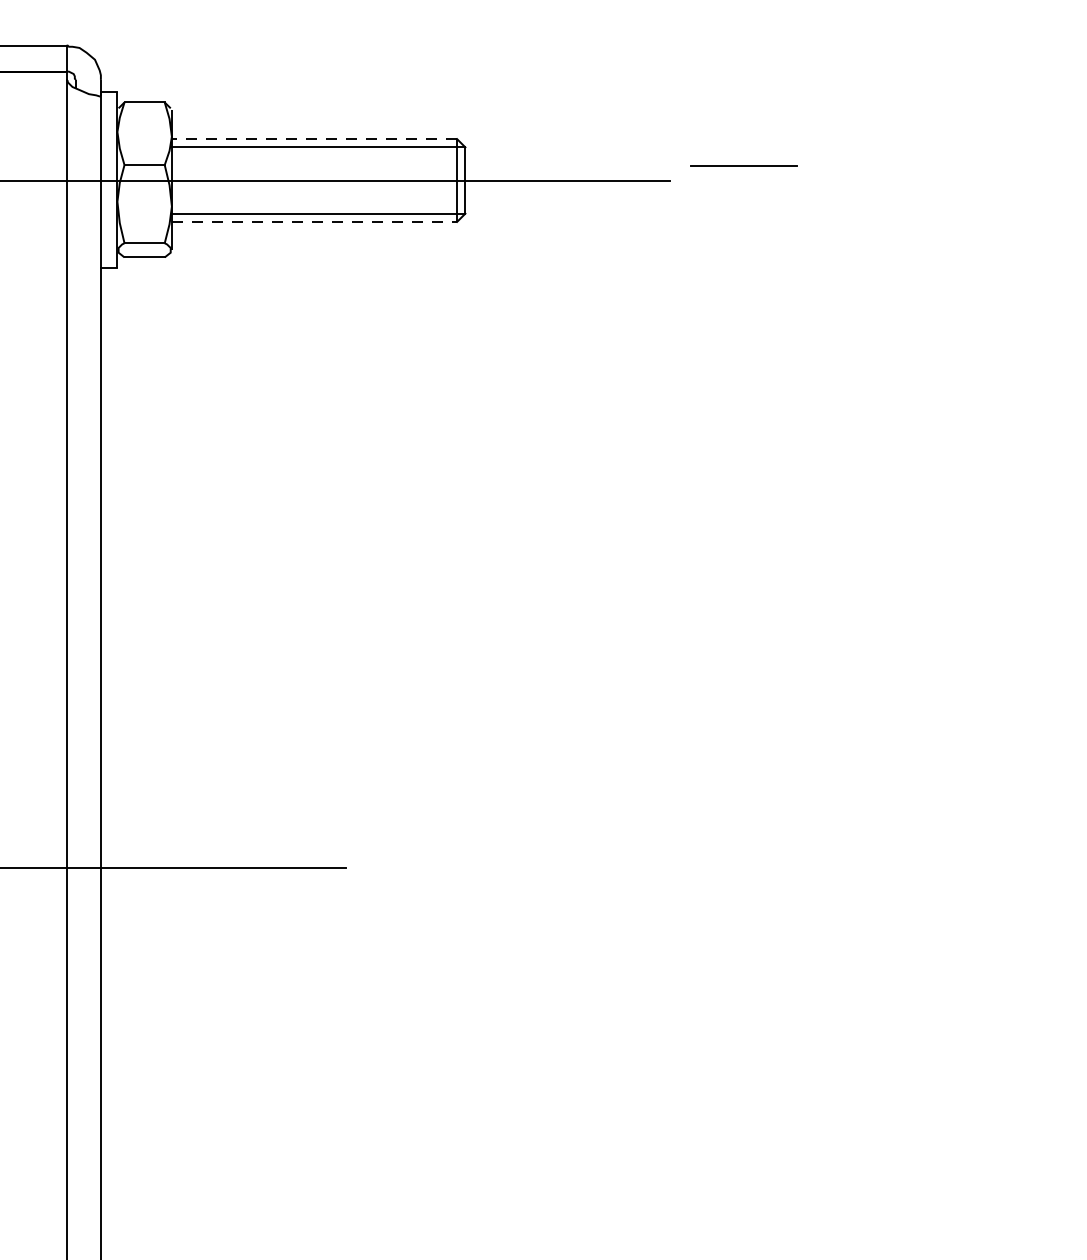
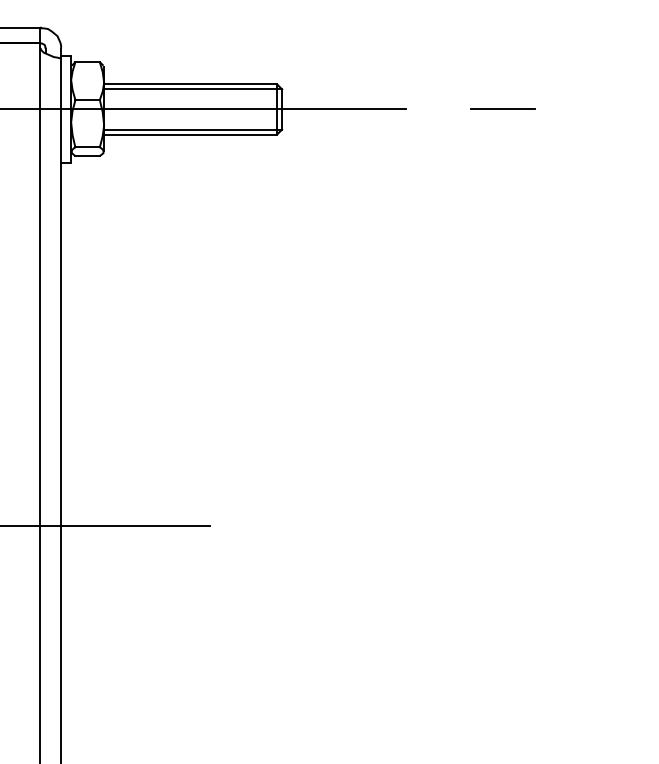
line: (314, 139) -> (190, 84), dashed -> solid
line: (743, 164) -> (502, 108), moved
line: (315, 221) -> (191, 134), dashed -> solid

